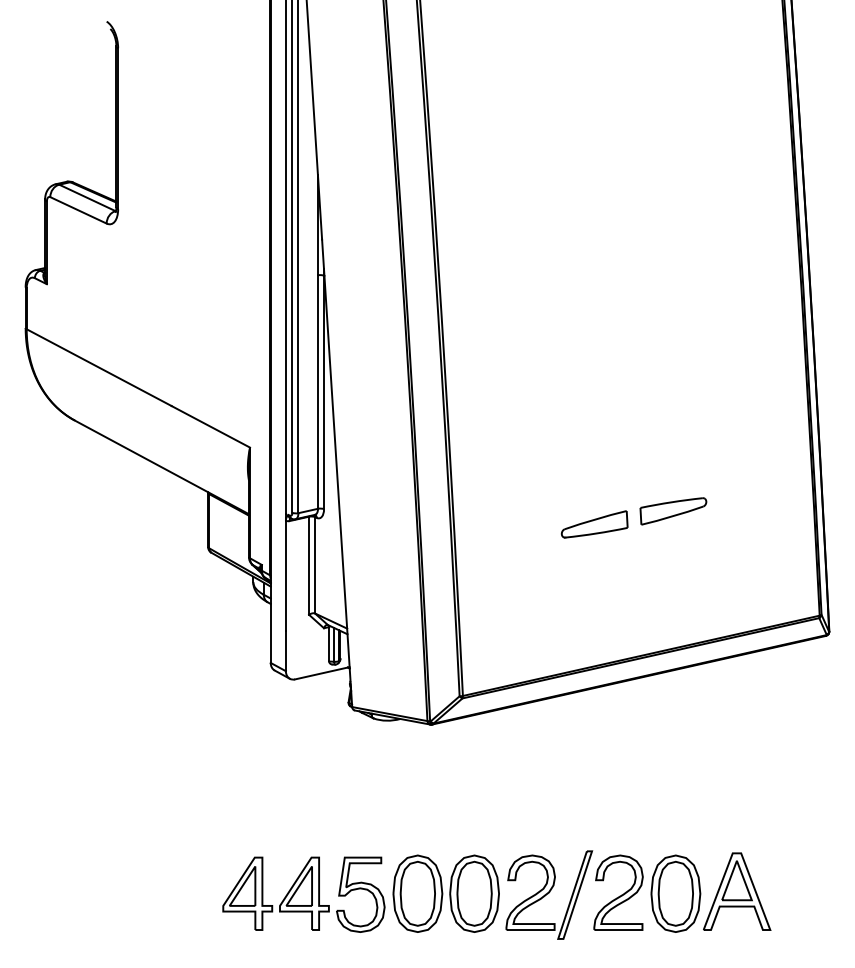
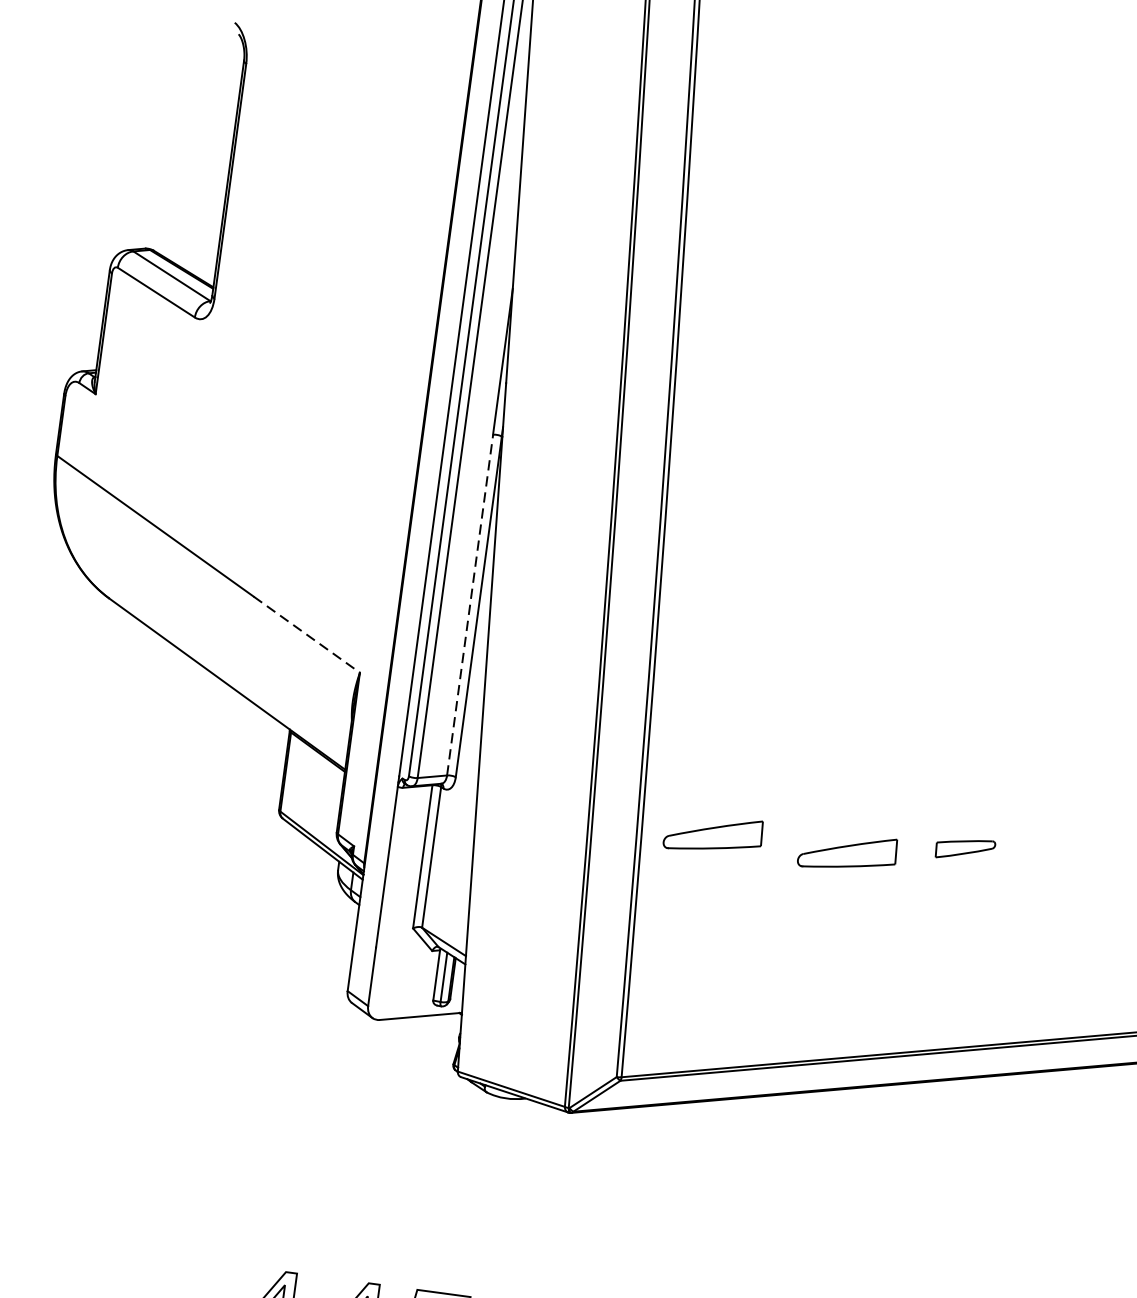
line: (318, 392) -> (470, 605), solid -> dashed
line: (211, 427) -> (307, 635), solid -> dashed
part: (673, 511) -> (965, 849), size x0.6
part: (502, 524) -> (713, 834), added

